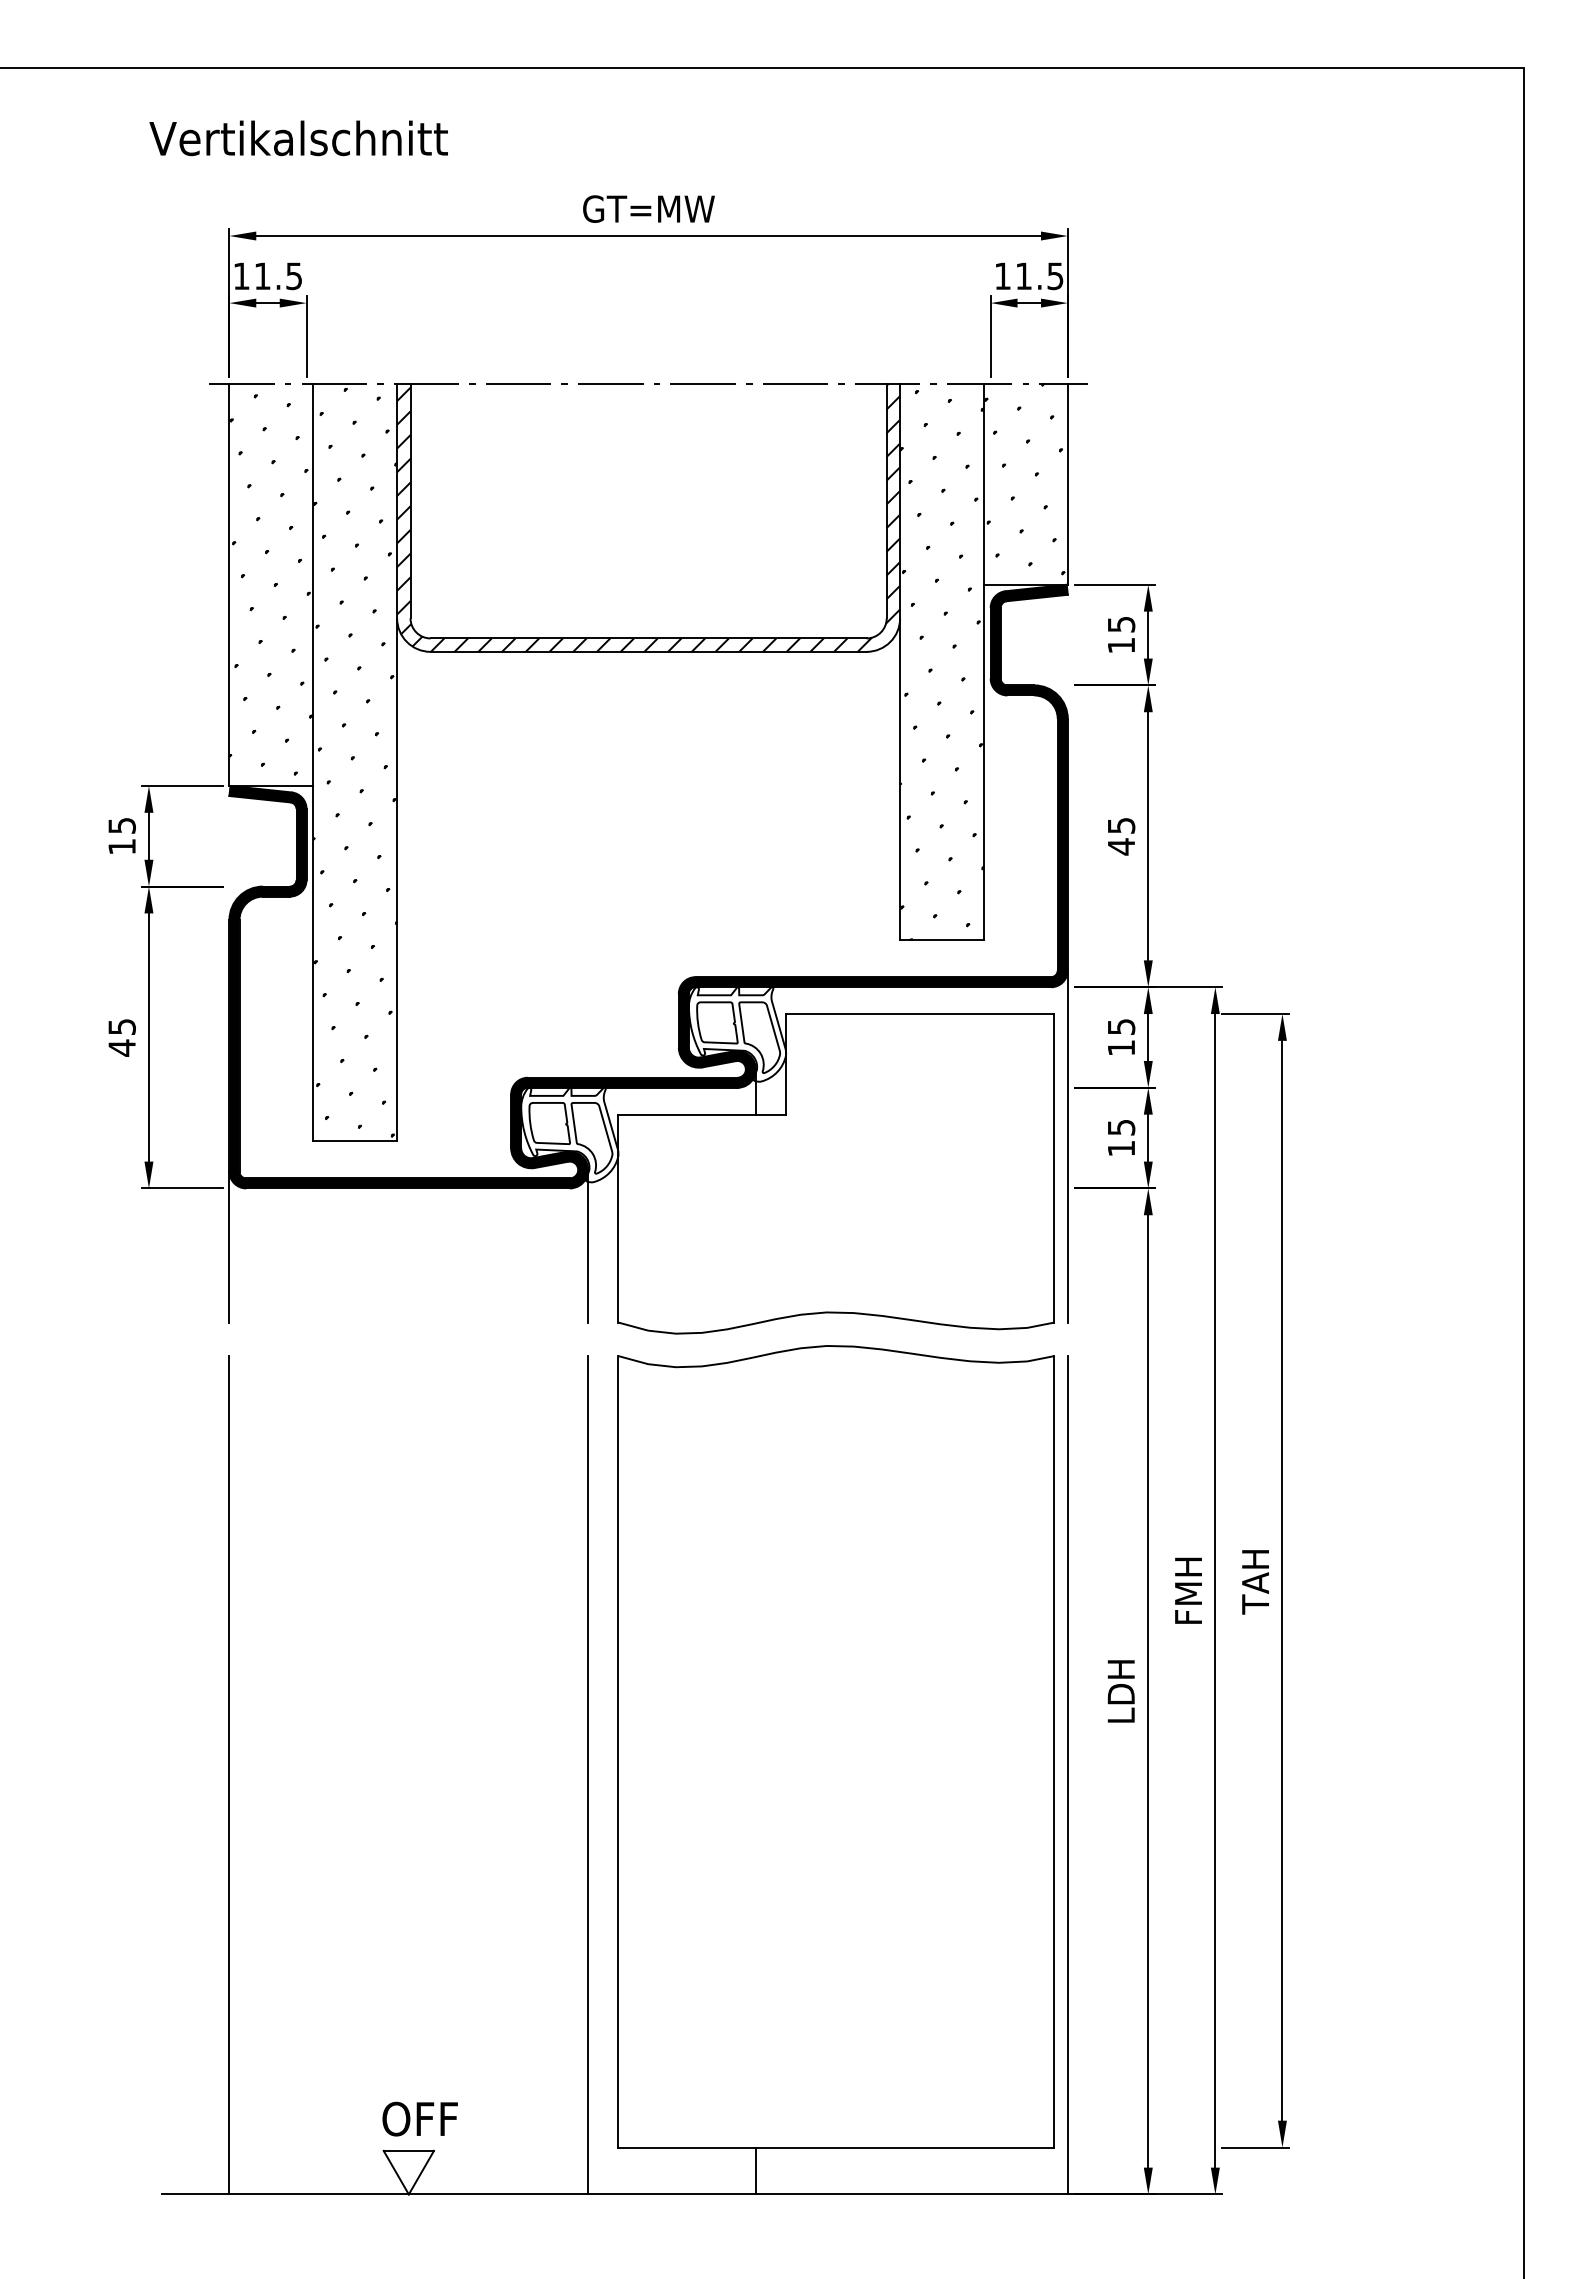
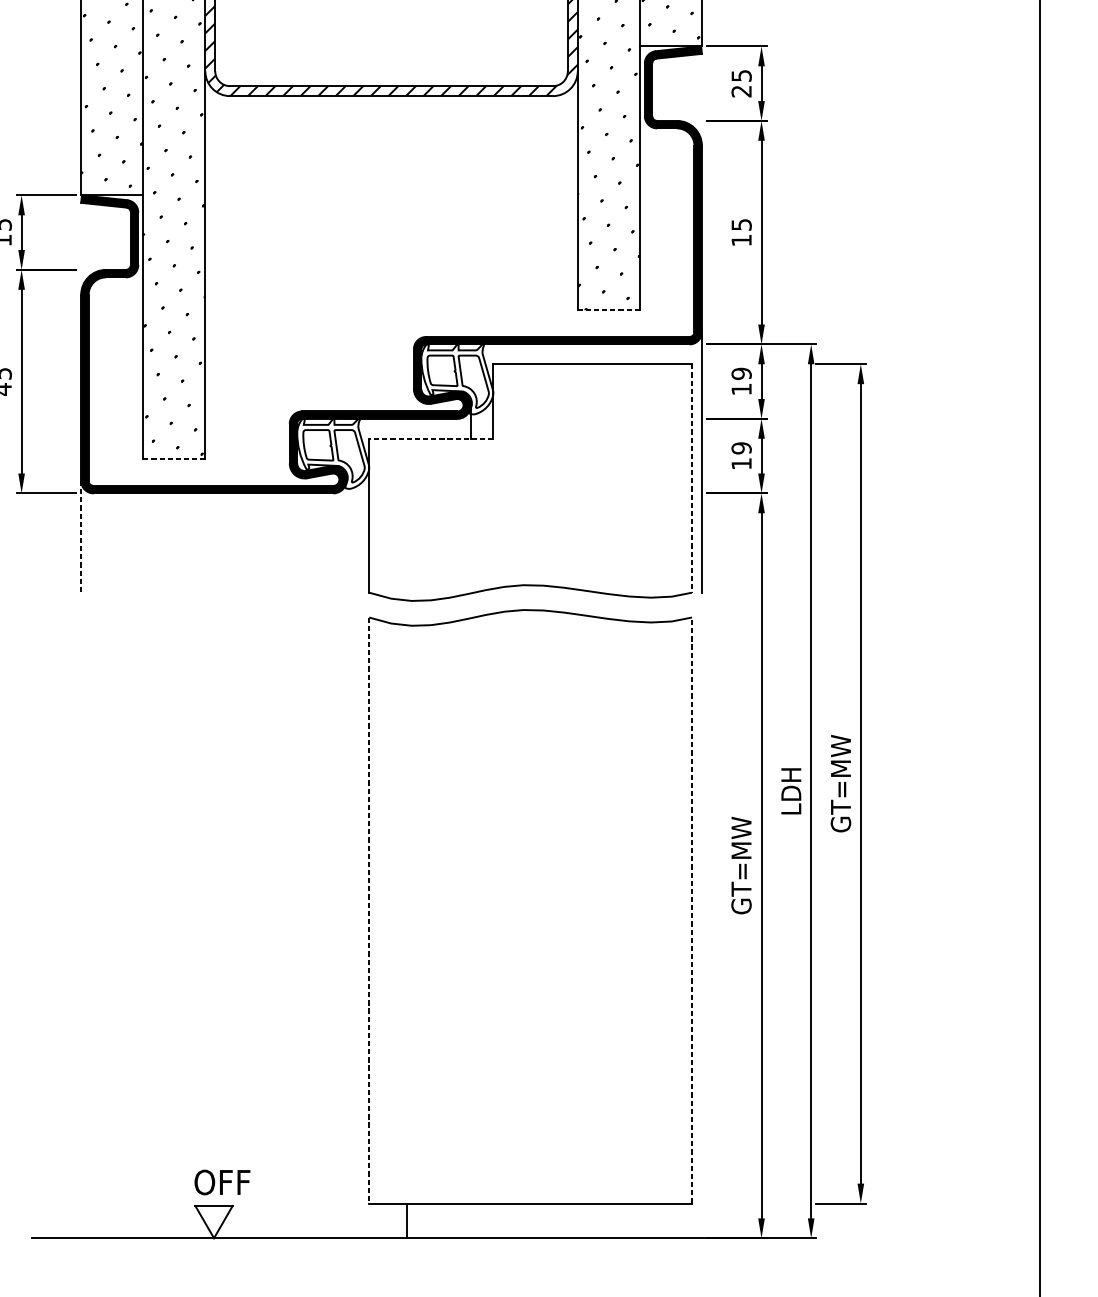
text: (1120, 645) -> (740, 91), 15 -> 25
text: (1121, 846) -> (741, 240), 45 -> 15
line: (942, 940) -> (609, 309), solid -> dashed
text: (1121, 1026) -> (741, 373), 15 -> 19
line: (702, 1114) -> (431, 438), solid -> dashed
text: (1121, 1127) -> (741, 448), 15 -> 19
line: (355, 1141) -> (174, 458), solid -> dashed
line: (1054, 1168) -> (692, 478), solid -> dashed
line: (588, 1245) -> (347, 535), removed
line: (229, 1247) -> (81, 537), solid -> dashed
text: (1255, 1580) -> (840, 783), TAH -> GT=MW
text: (1188, 1590) -> (791, 791), FMH -> LDH
text: (1121, 1690) -> (741, 865), LDH -> GT=MW
line: (618, 1751) -> (369, 910), solid -> dashed
line: (1054, 1751) -> (692, 910), solid -> dashed
line: (229, 1775) -> (81, 928), removed
line: (588, 1775) -> (347, 928), removed
line: (1067, 1775) -> (701, 928), removed
line: (755, 2170) -> (407, 1220), moved

